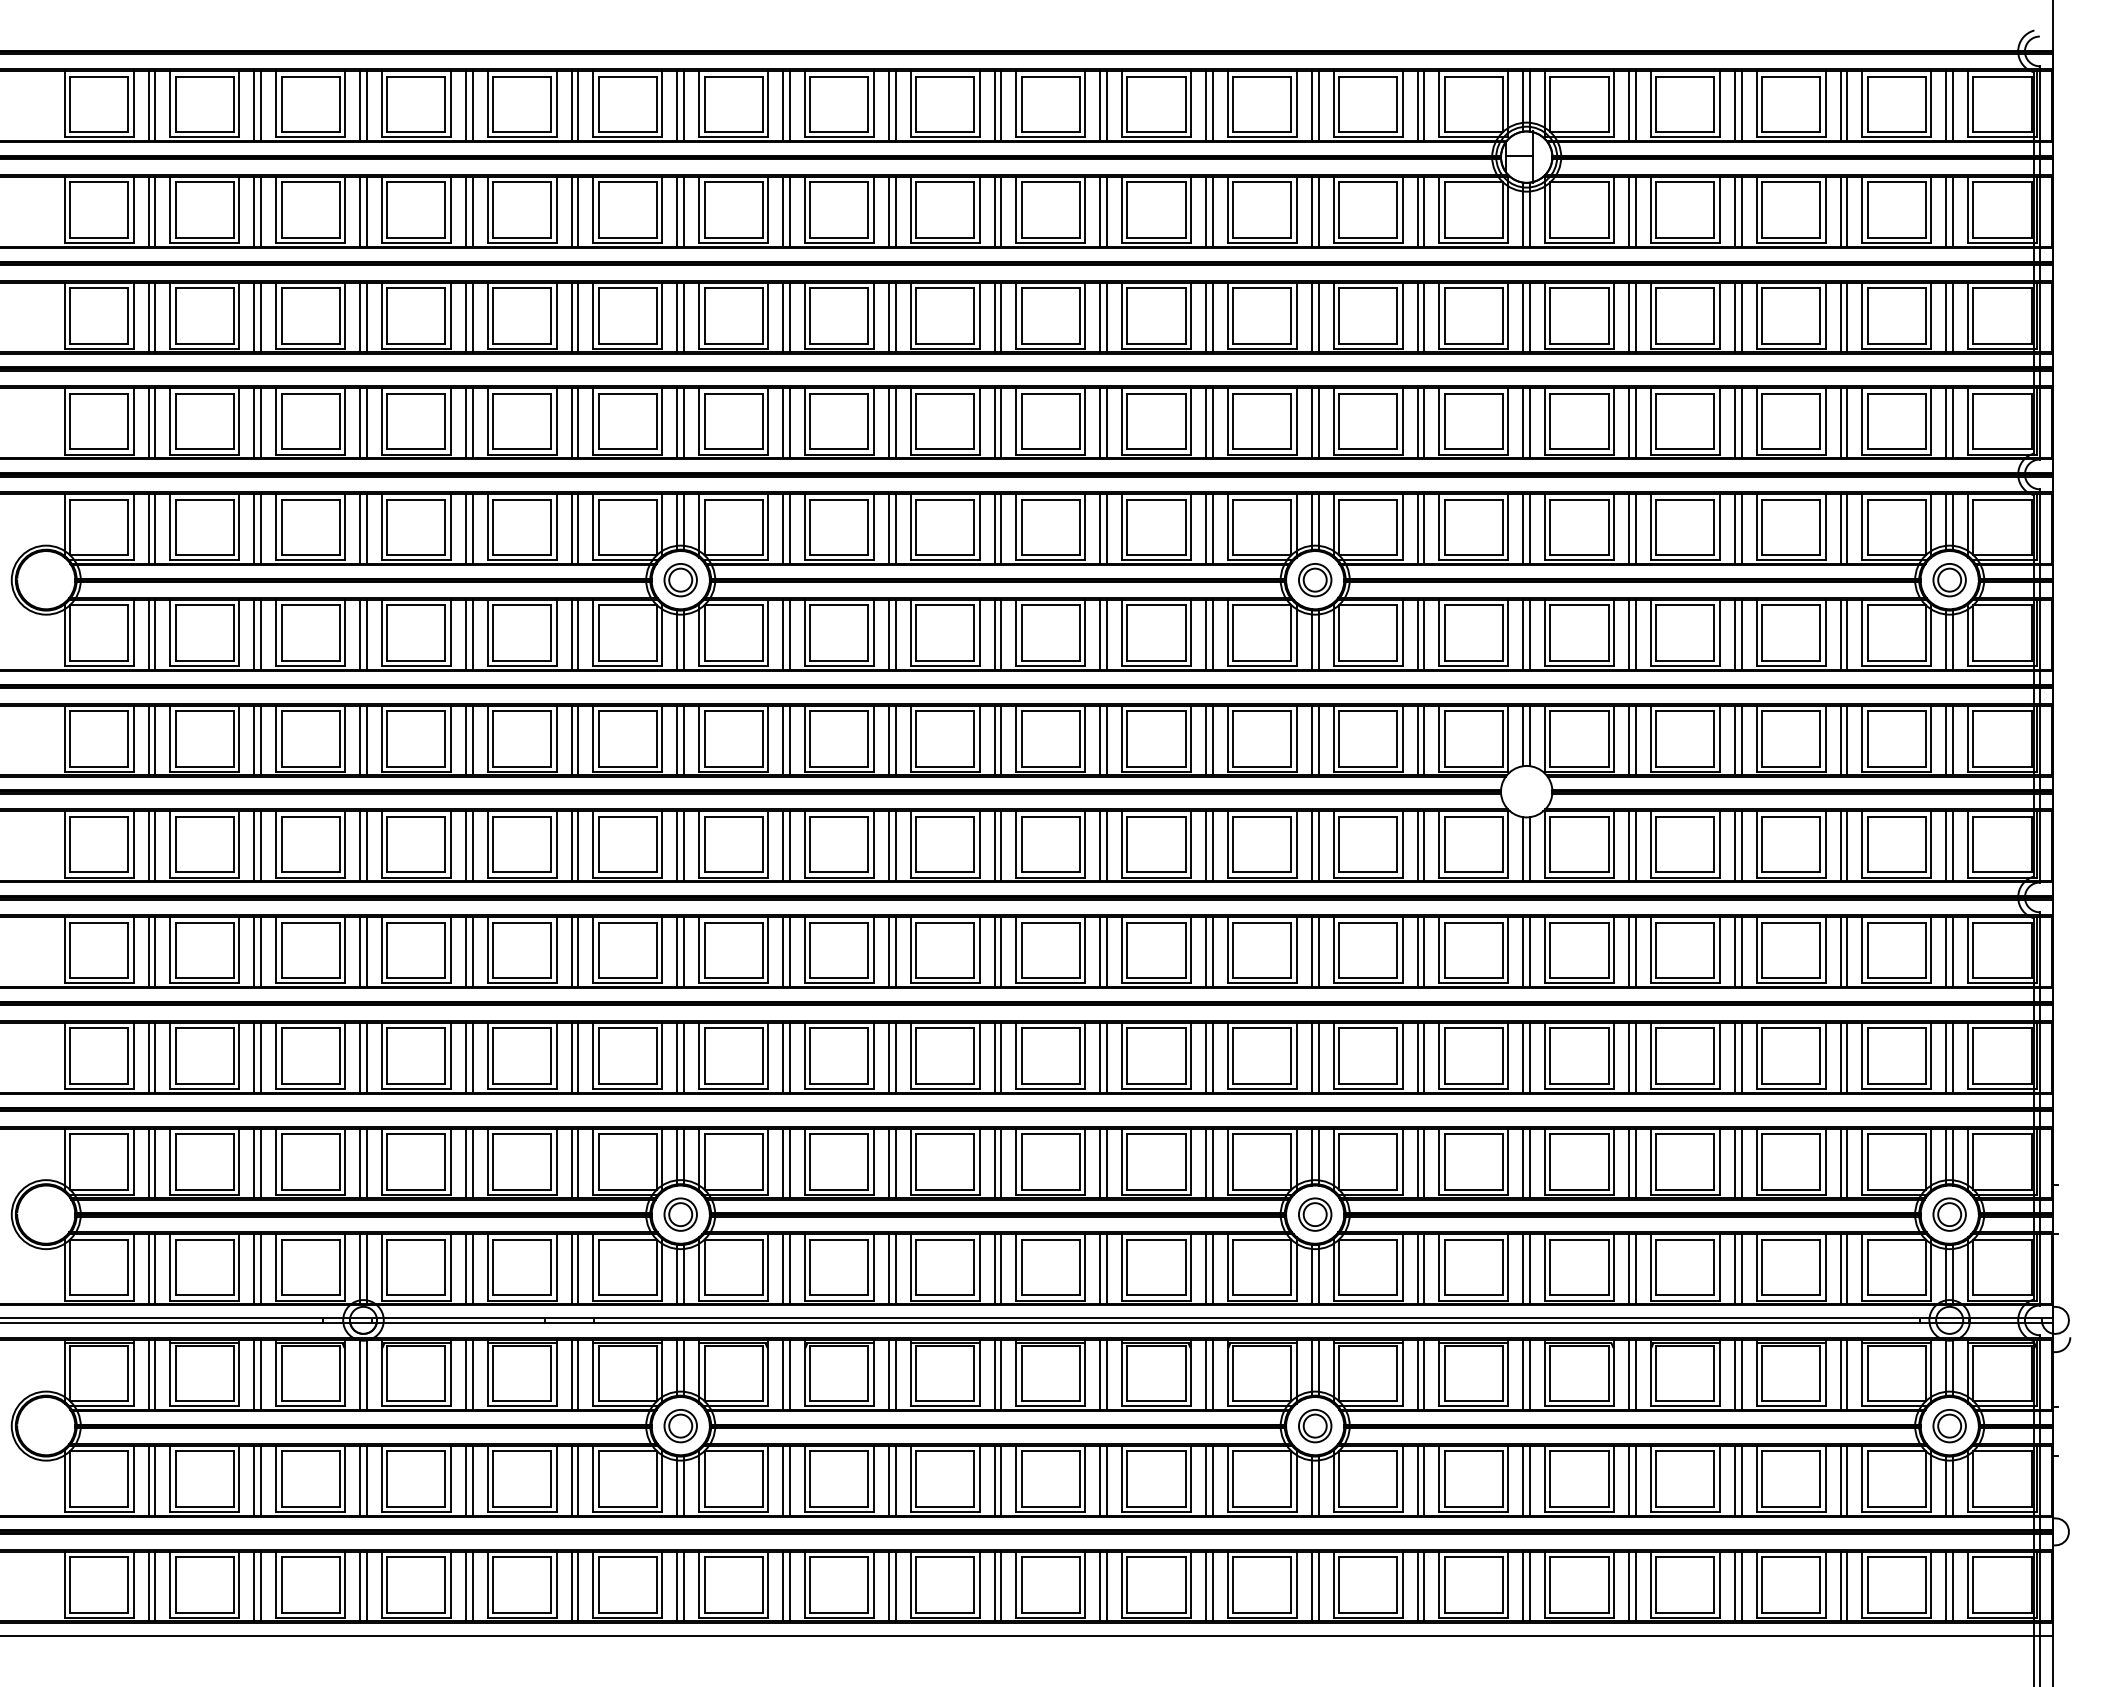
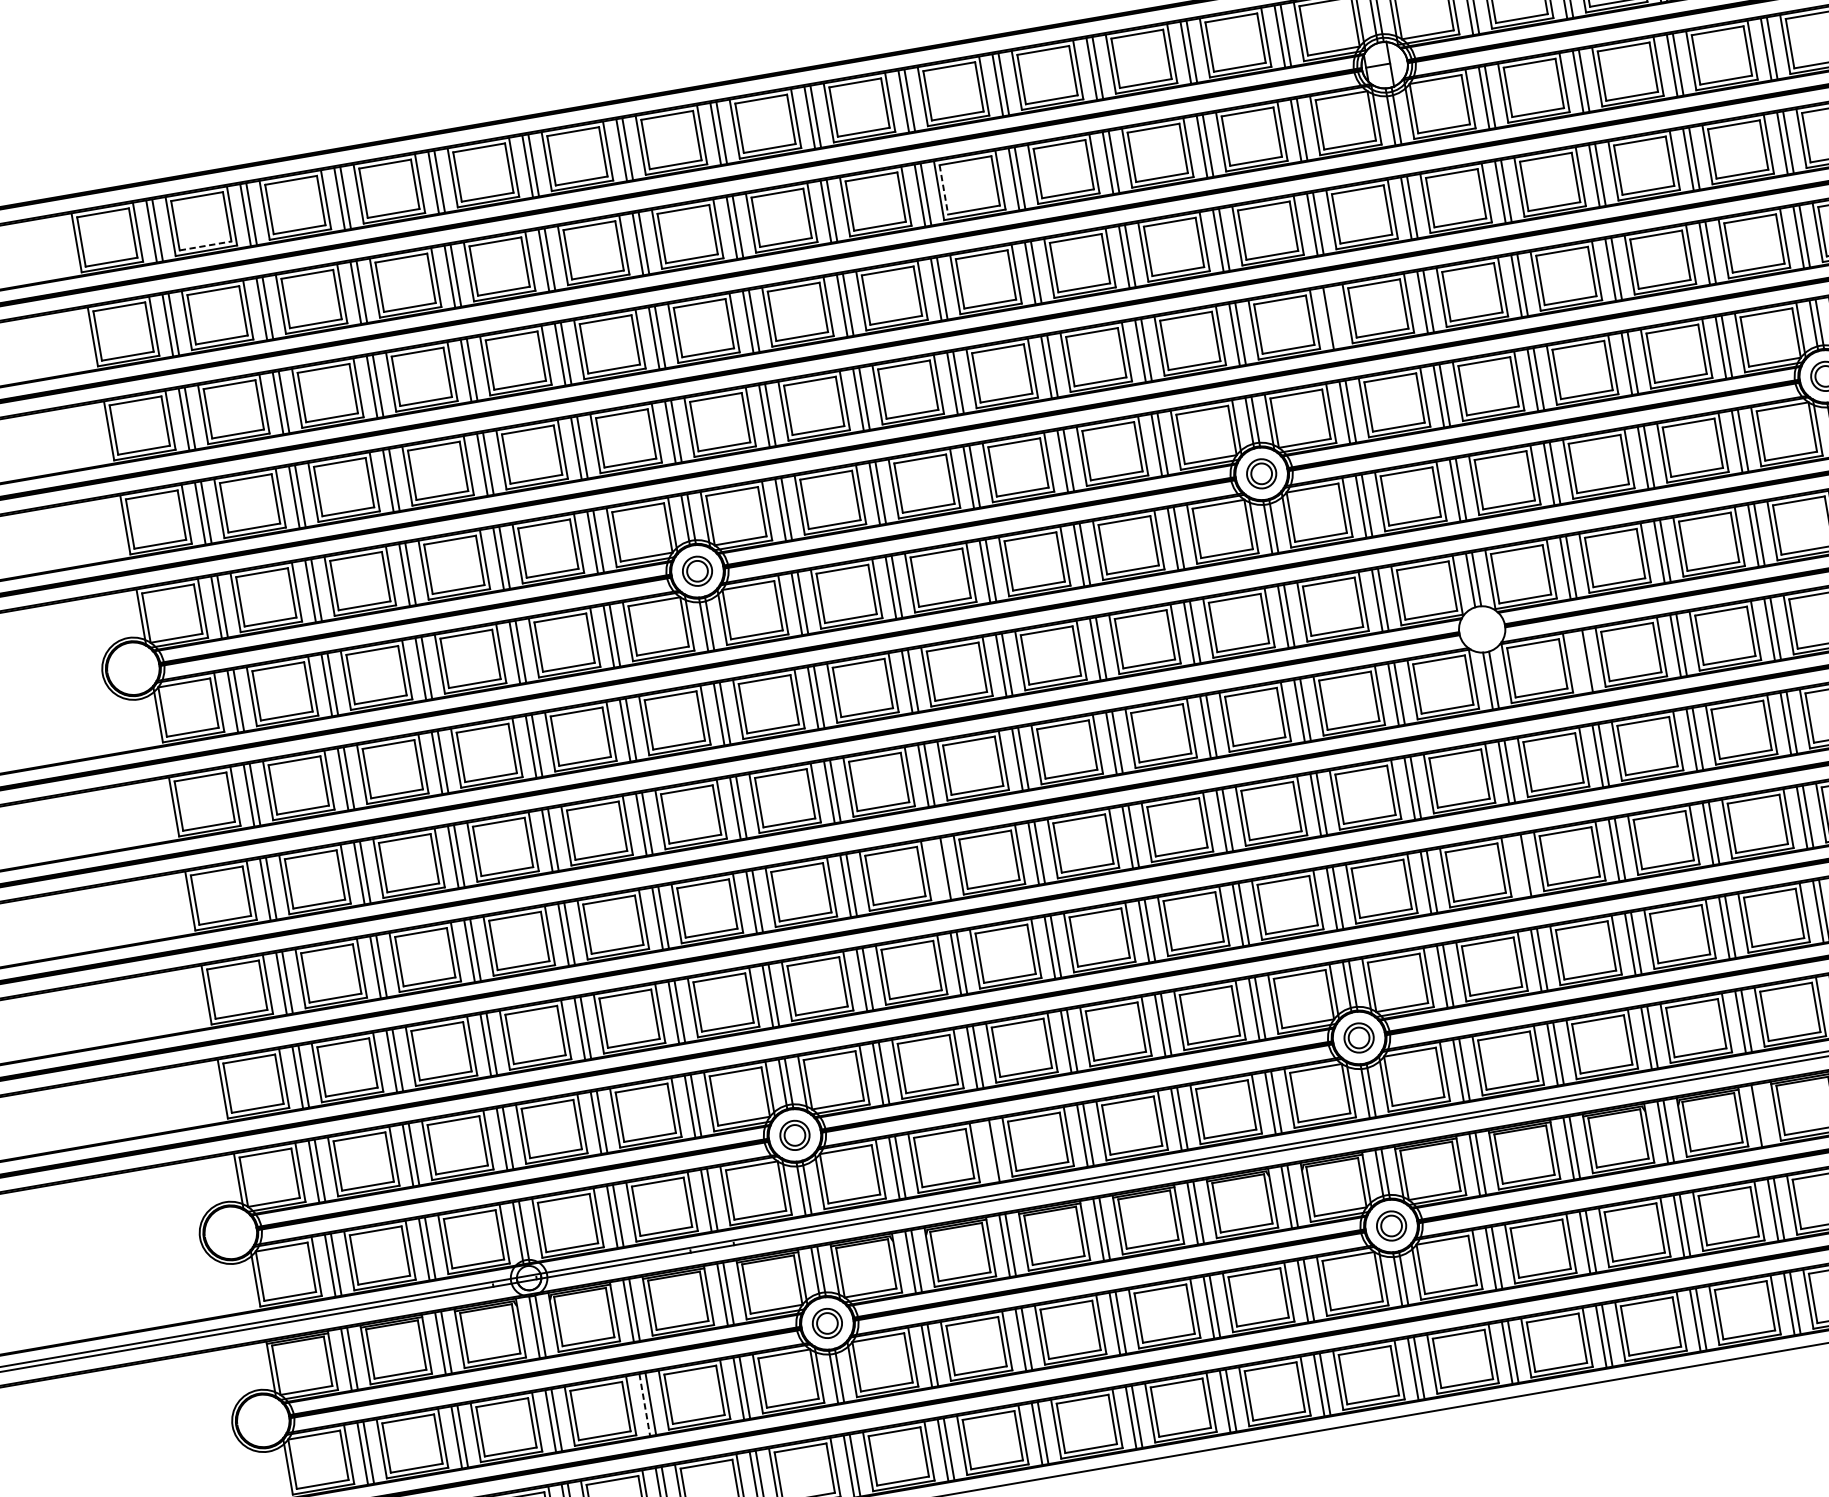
line: (205, 132) -> (206, 246), solid -> dashed
line: (1021, 210) -> (943, 190), solid -> dashed
line: (1424, 423) -> (1334, 317), removed
line: (1629, 846) -> (1582, 662), removed
line: (888, 951) -> (939, 869), removed
line: (1523, 1057) -> (1520, 866), removed
line: (888, 1269) -> (988, 1152), removed
line: (1741, 1374) -> (1762, 1114), removed
line: (465, 1480) -> (644, 1404), solid -> dashed

